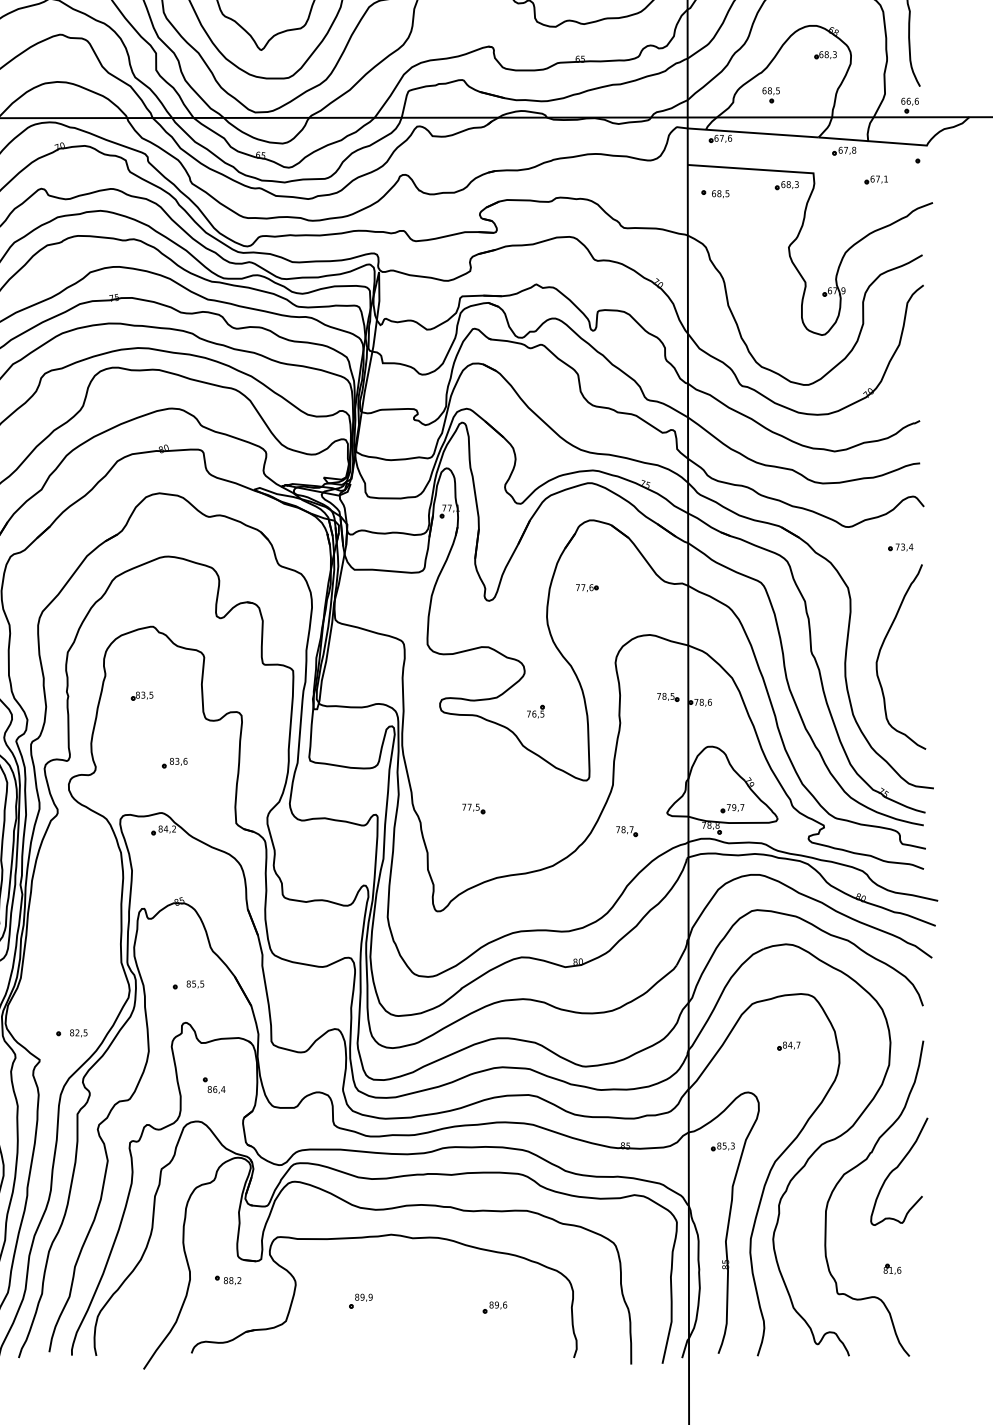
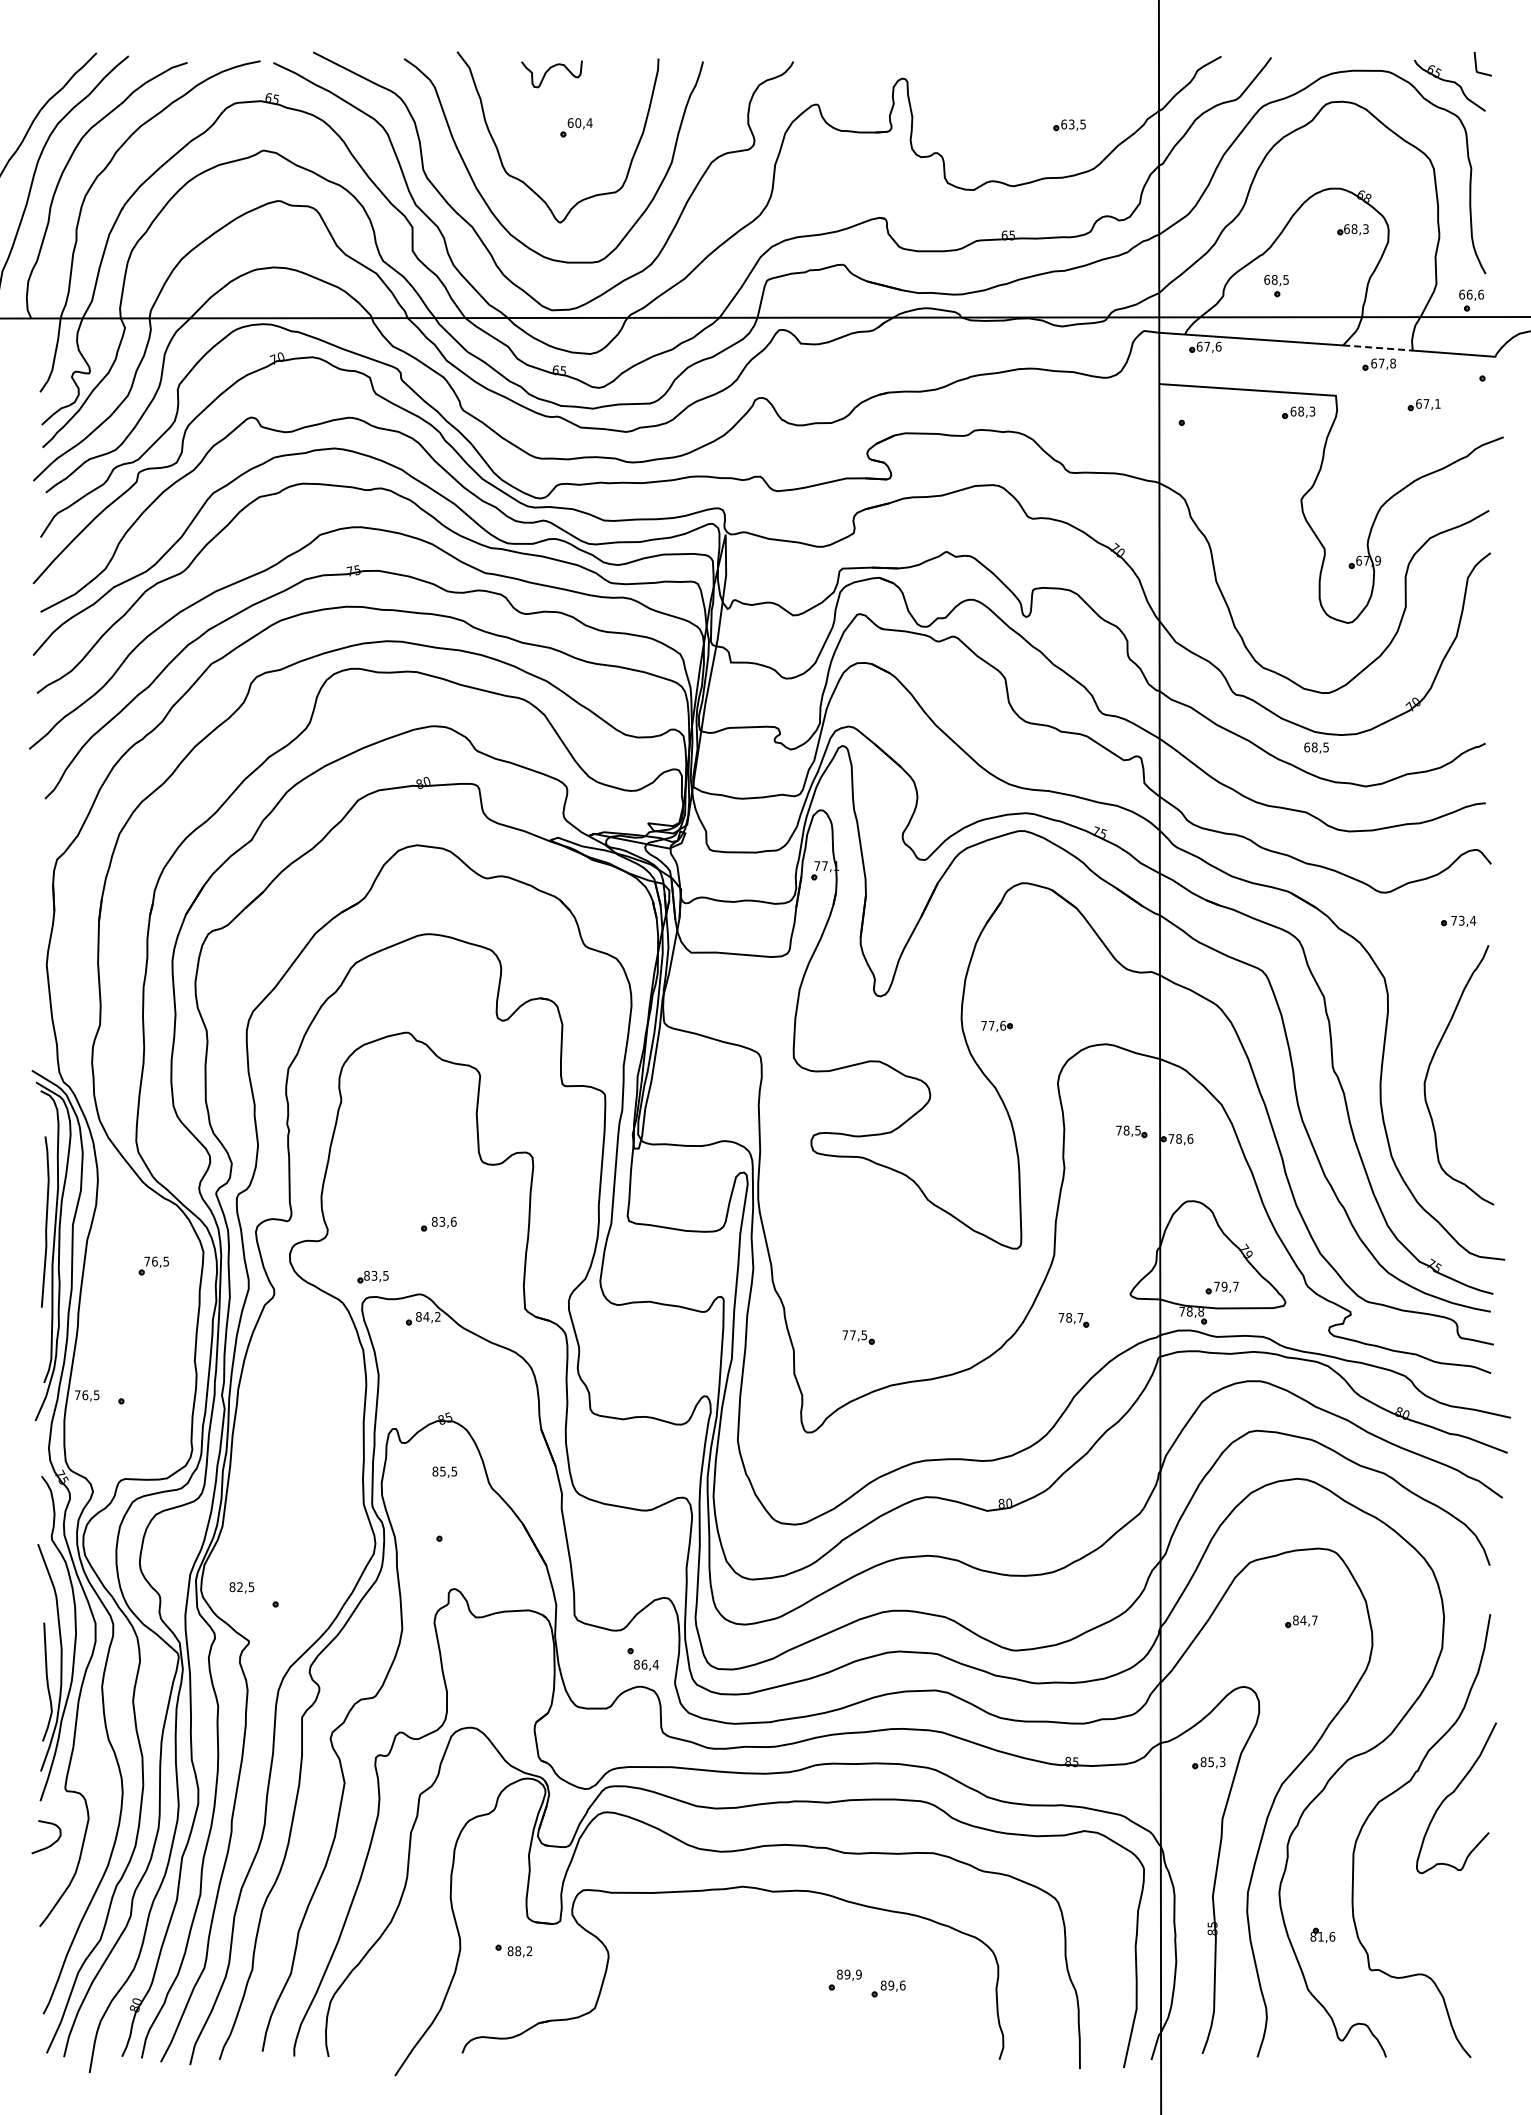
line: (843, 138) -> (1377, 347), solid -> dashed
text: (720, 193) -> (1316, 747), moved
part: (586, 587) -> (996, 1025), moved
part: (141, 696) -> (372, 1277), moved
part: (535, 711) -> (945, 1151), removed
part: (473, 808) -> (858, 1337), moved
text: (195, 983) -> (444, 1471), moved
text: (78, 1033) -> (241, 1587), moved
part: (213, 1085) -> (642, 1659), moved
part: (892, 1268) -> (1322, 1934), moved
part: (360, 1300) -> (844, 1979), moved

